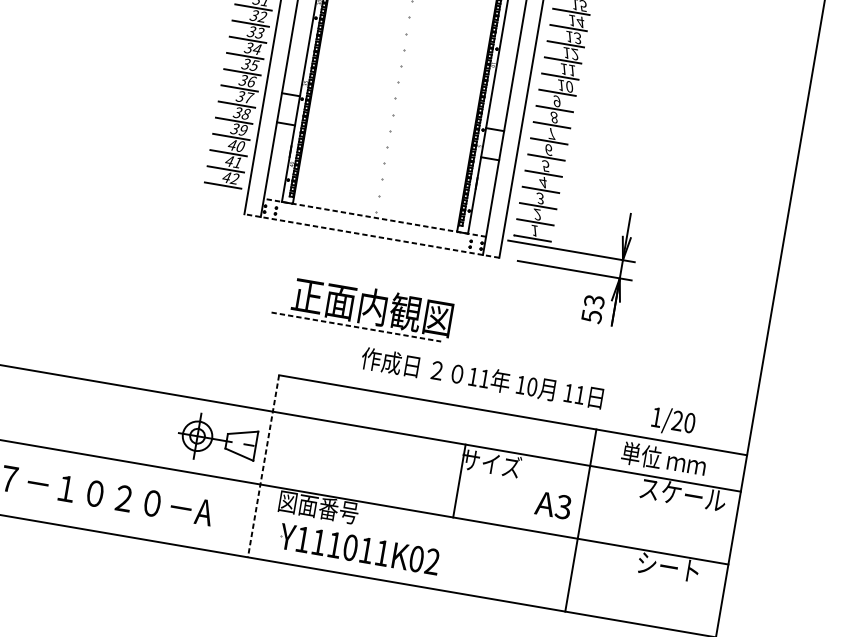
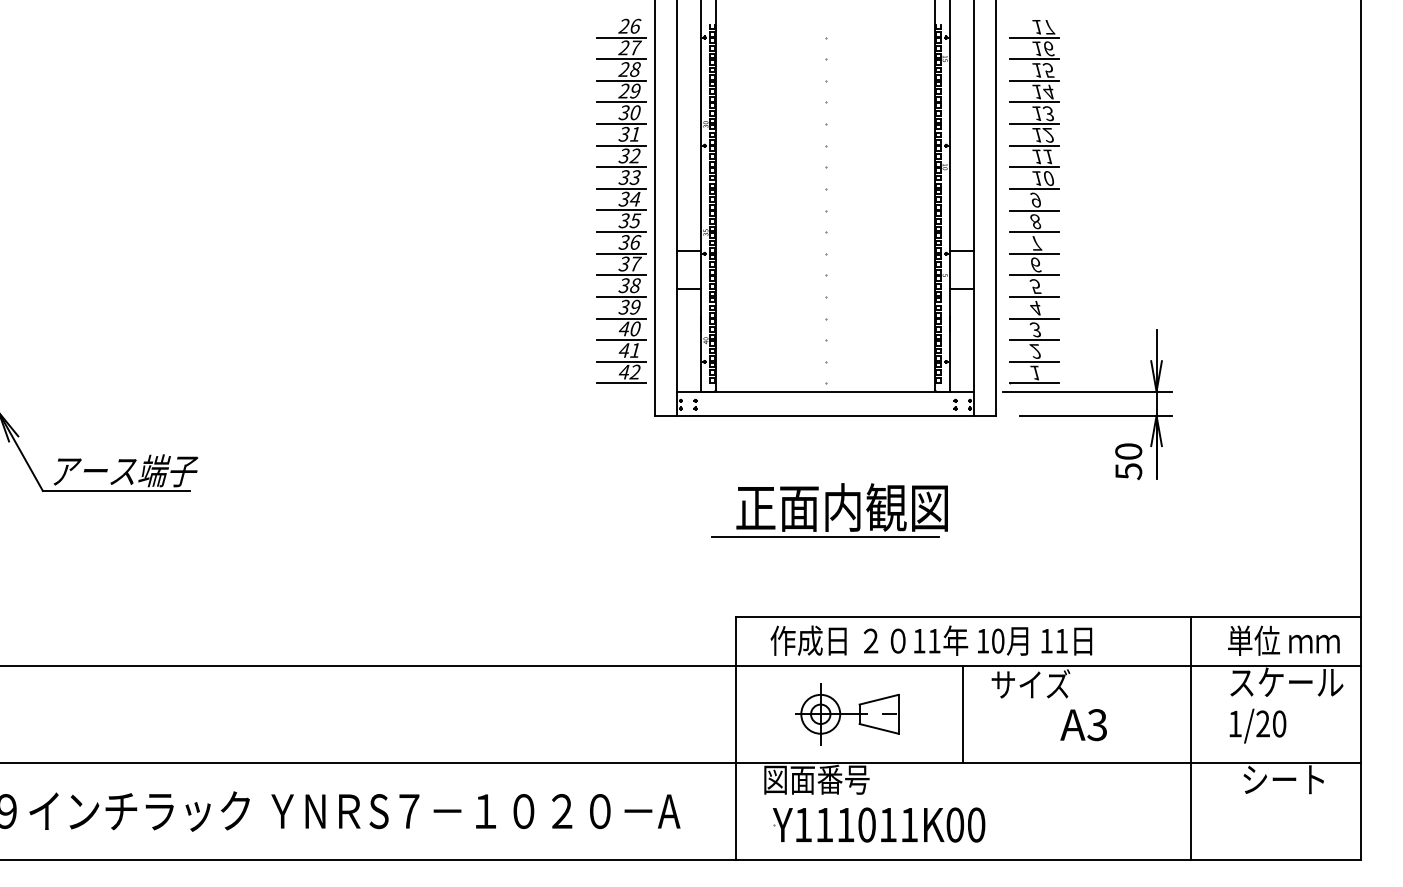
line: (374, 217) -> (825, 391), dashed -> solid
line: (371, 235) -> (825, 415), dashed -> solid
text: (594, 301) -> (1128, 451), 53 -> 50
line: (357, 327) -> (826, 537), dashed -> solid
text: (482, 377) -> (931, 640), moved
text: (673, 421) -> (1257, 725), moved
part: (217, 439) -> (847, 714), moved
text: (663, 459) -> (1283, 640), moved
line: (263, 466) -> (736, 738), dashed -> solid
line: (459, 480) -> (963, 713), moved
text: (553, 505) -> (1083, 725), moved
line: (580, 520) -> (1190, 738), moved
text: (432, 561) -> (976, 824), Y111011K02 -> Y111011K00

